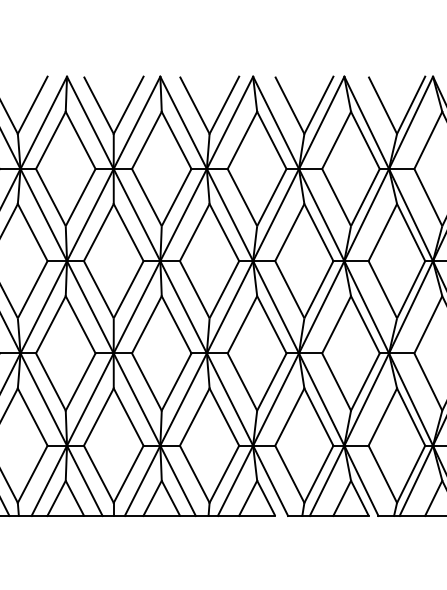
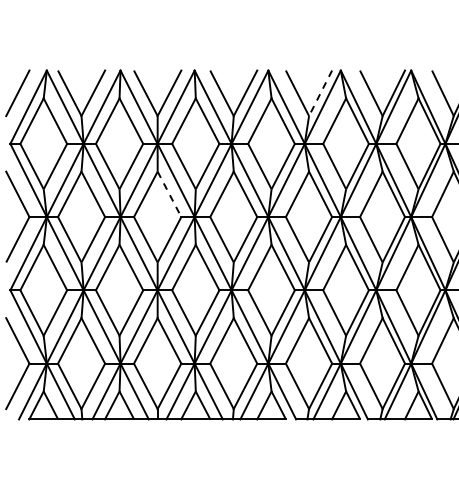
line: (318, 105) -> (320, 93), solid -> dashed
line: (128, 232) -> (169, 194), solid -> dashed

